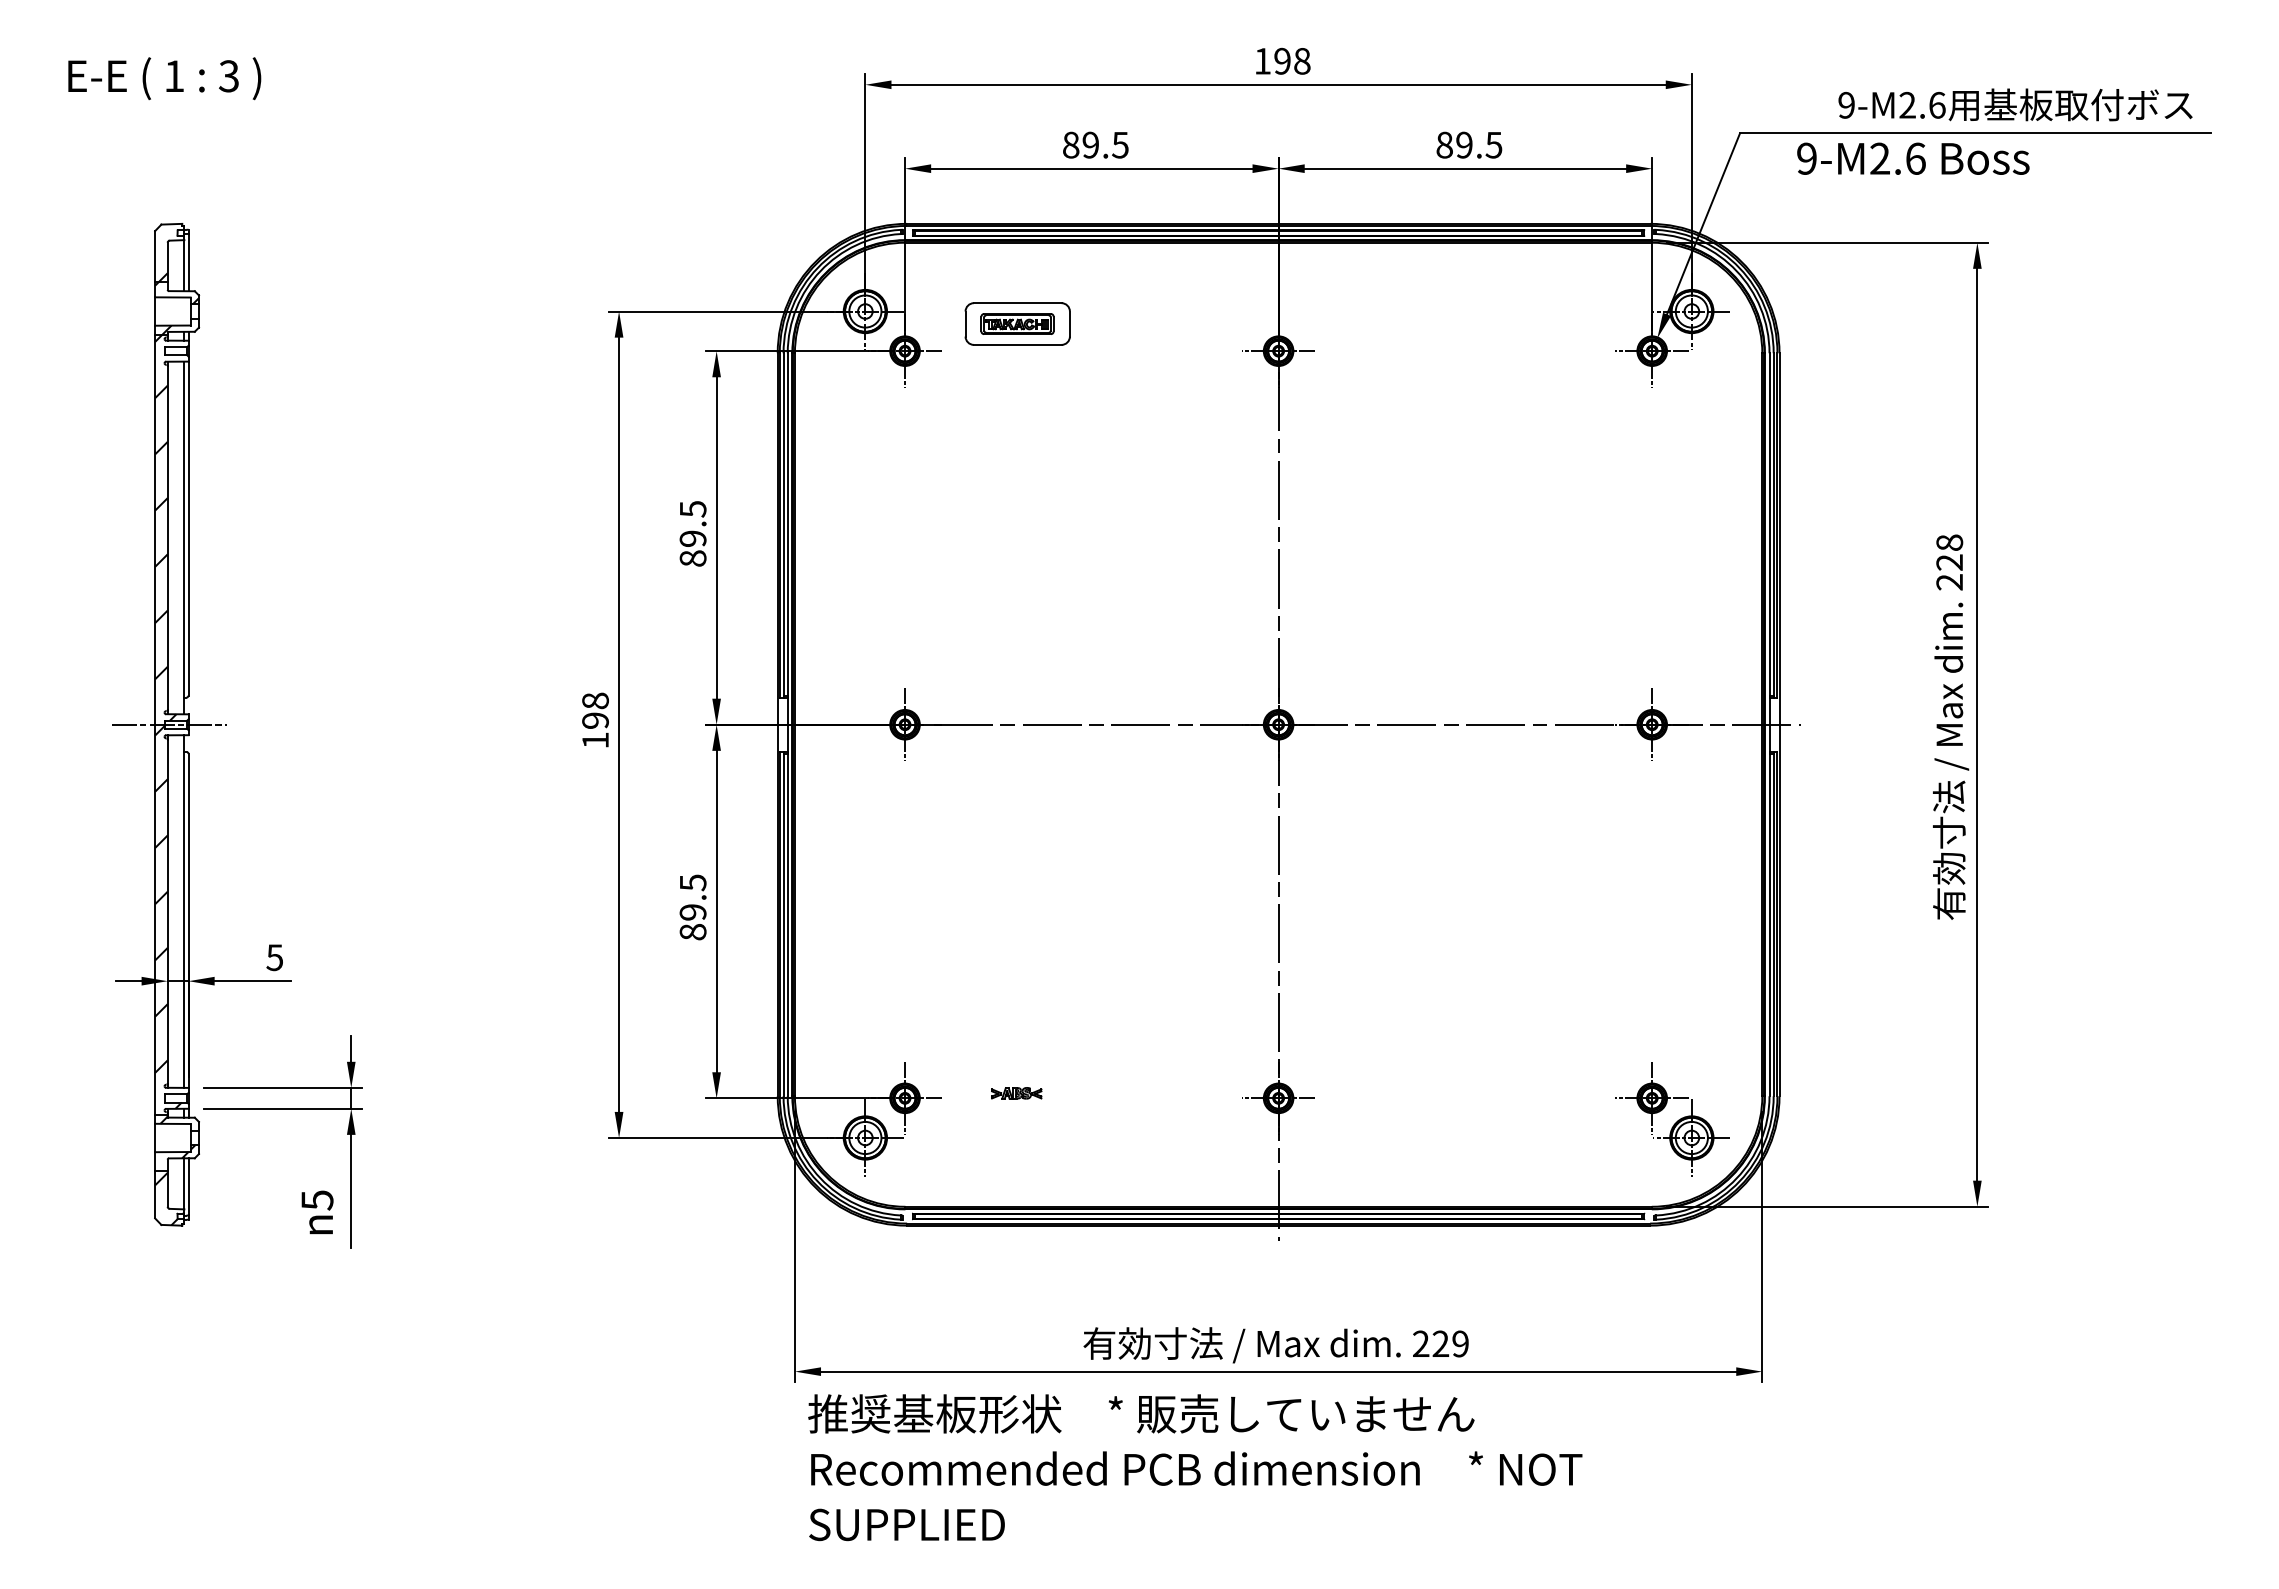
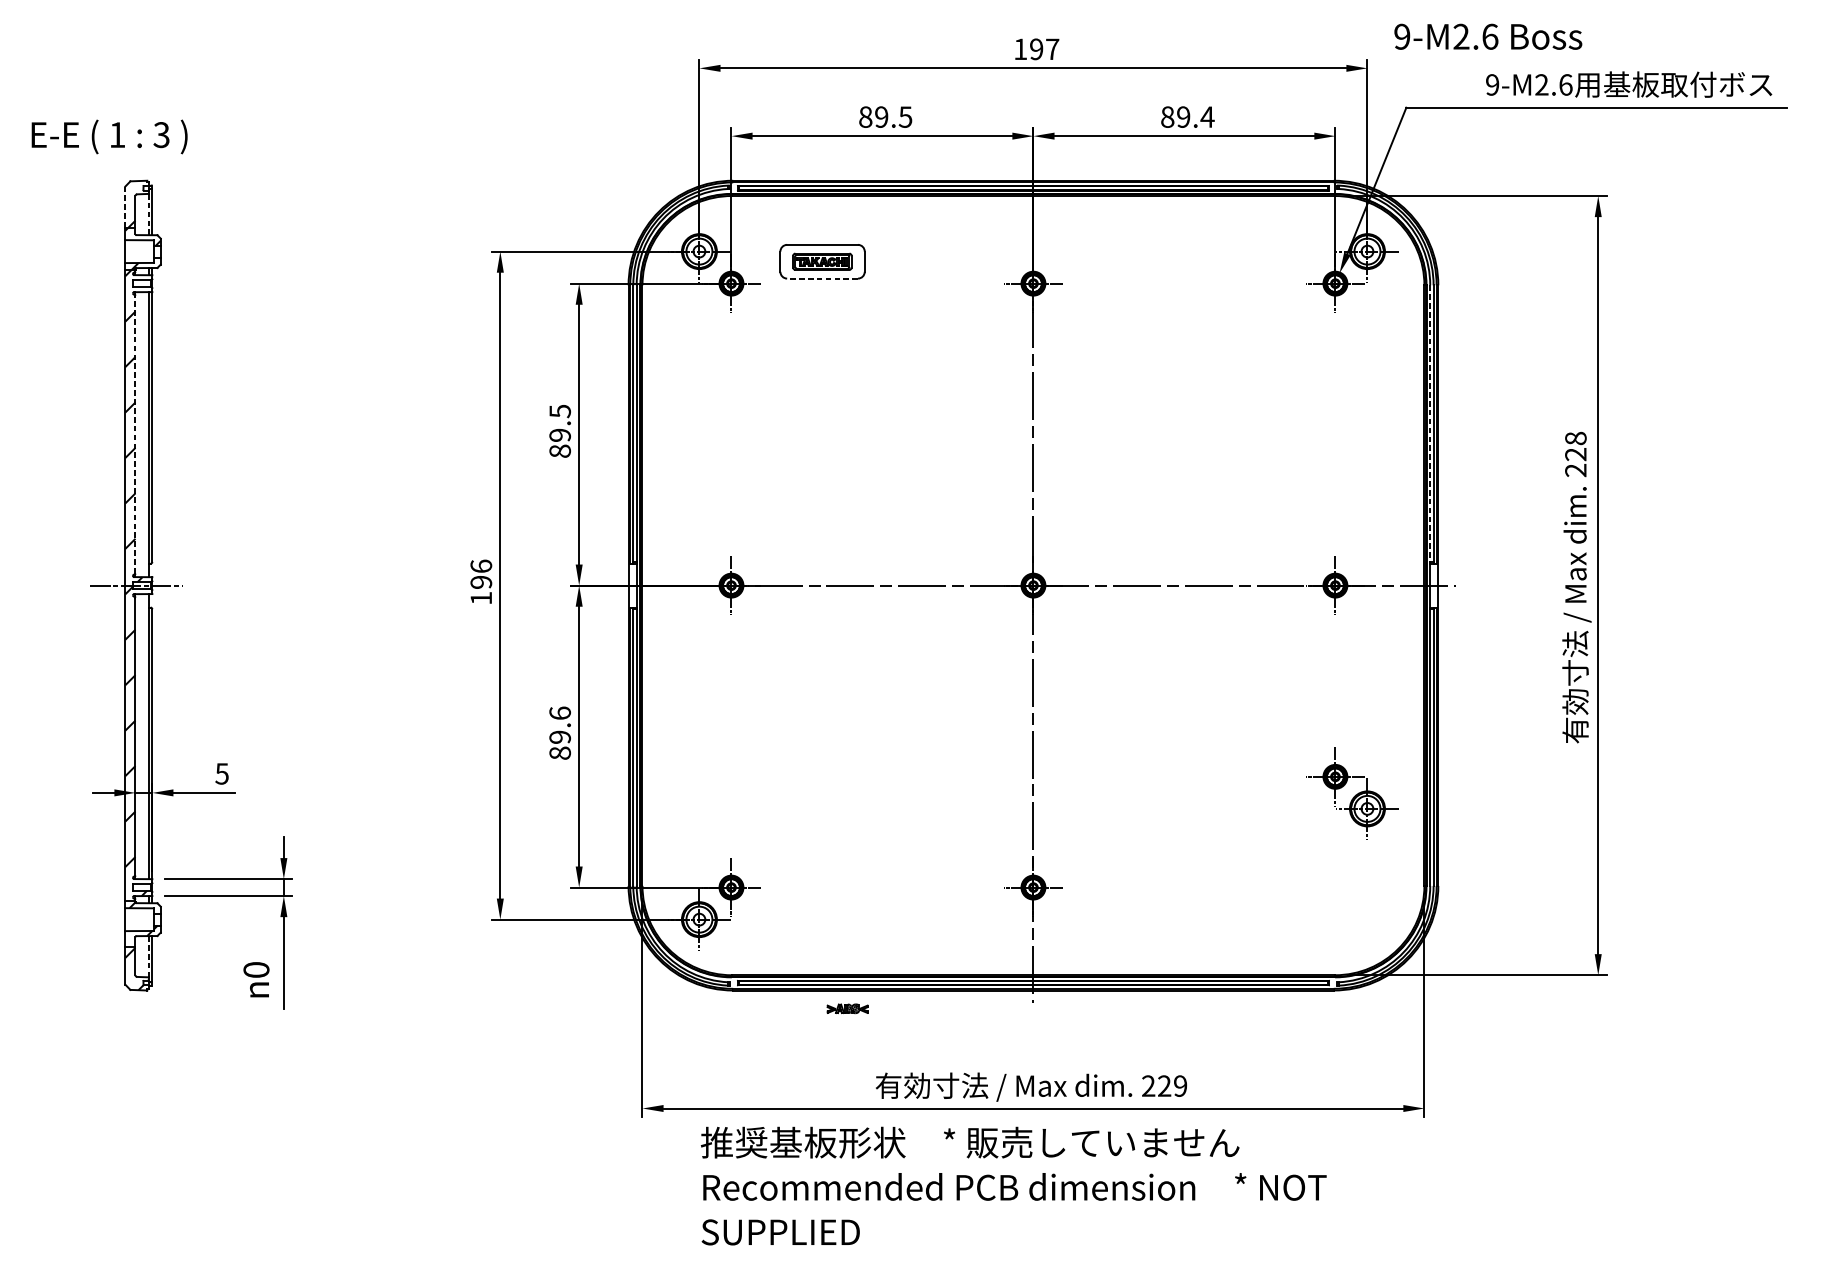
text: (1302, 61) -> (1052, 49), 198 -> 197
text: (164, 78) -> (109, 136), moved
text: (1493, 145) -> (1207, 117), 89.5 -> 89.4
text: (1913, 158) -> (1488, 36), moved
line: (155, 256) -> (125, 207), solid -> dashed
line: (184, 265) -> (149, 214), solid -> dashed
line: (1017, 344) -> (822, 278), solid -> dashed
line: (1769, 524) -> (1430, 423), solid -> dashed
line: (167, 537) -> (135, 434), solid -> dashed
text: (595, 700) -> (481, 566), 198 -> 196
text: (692, 882) -> (559, 713), 89.5 -> 89.6
part: (1016, 1093) -> (847, 1008), moved
part: (1672, 1119) -> (1351, 793), moved
line: (184, 1183) -> (149, 956), solid -> dashed
text: (317, 1200) -> (256, 970), 5 -> 0
text: (1195, 1467) -> (1013, 1185), moved

